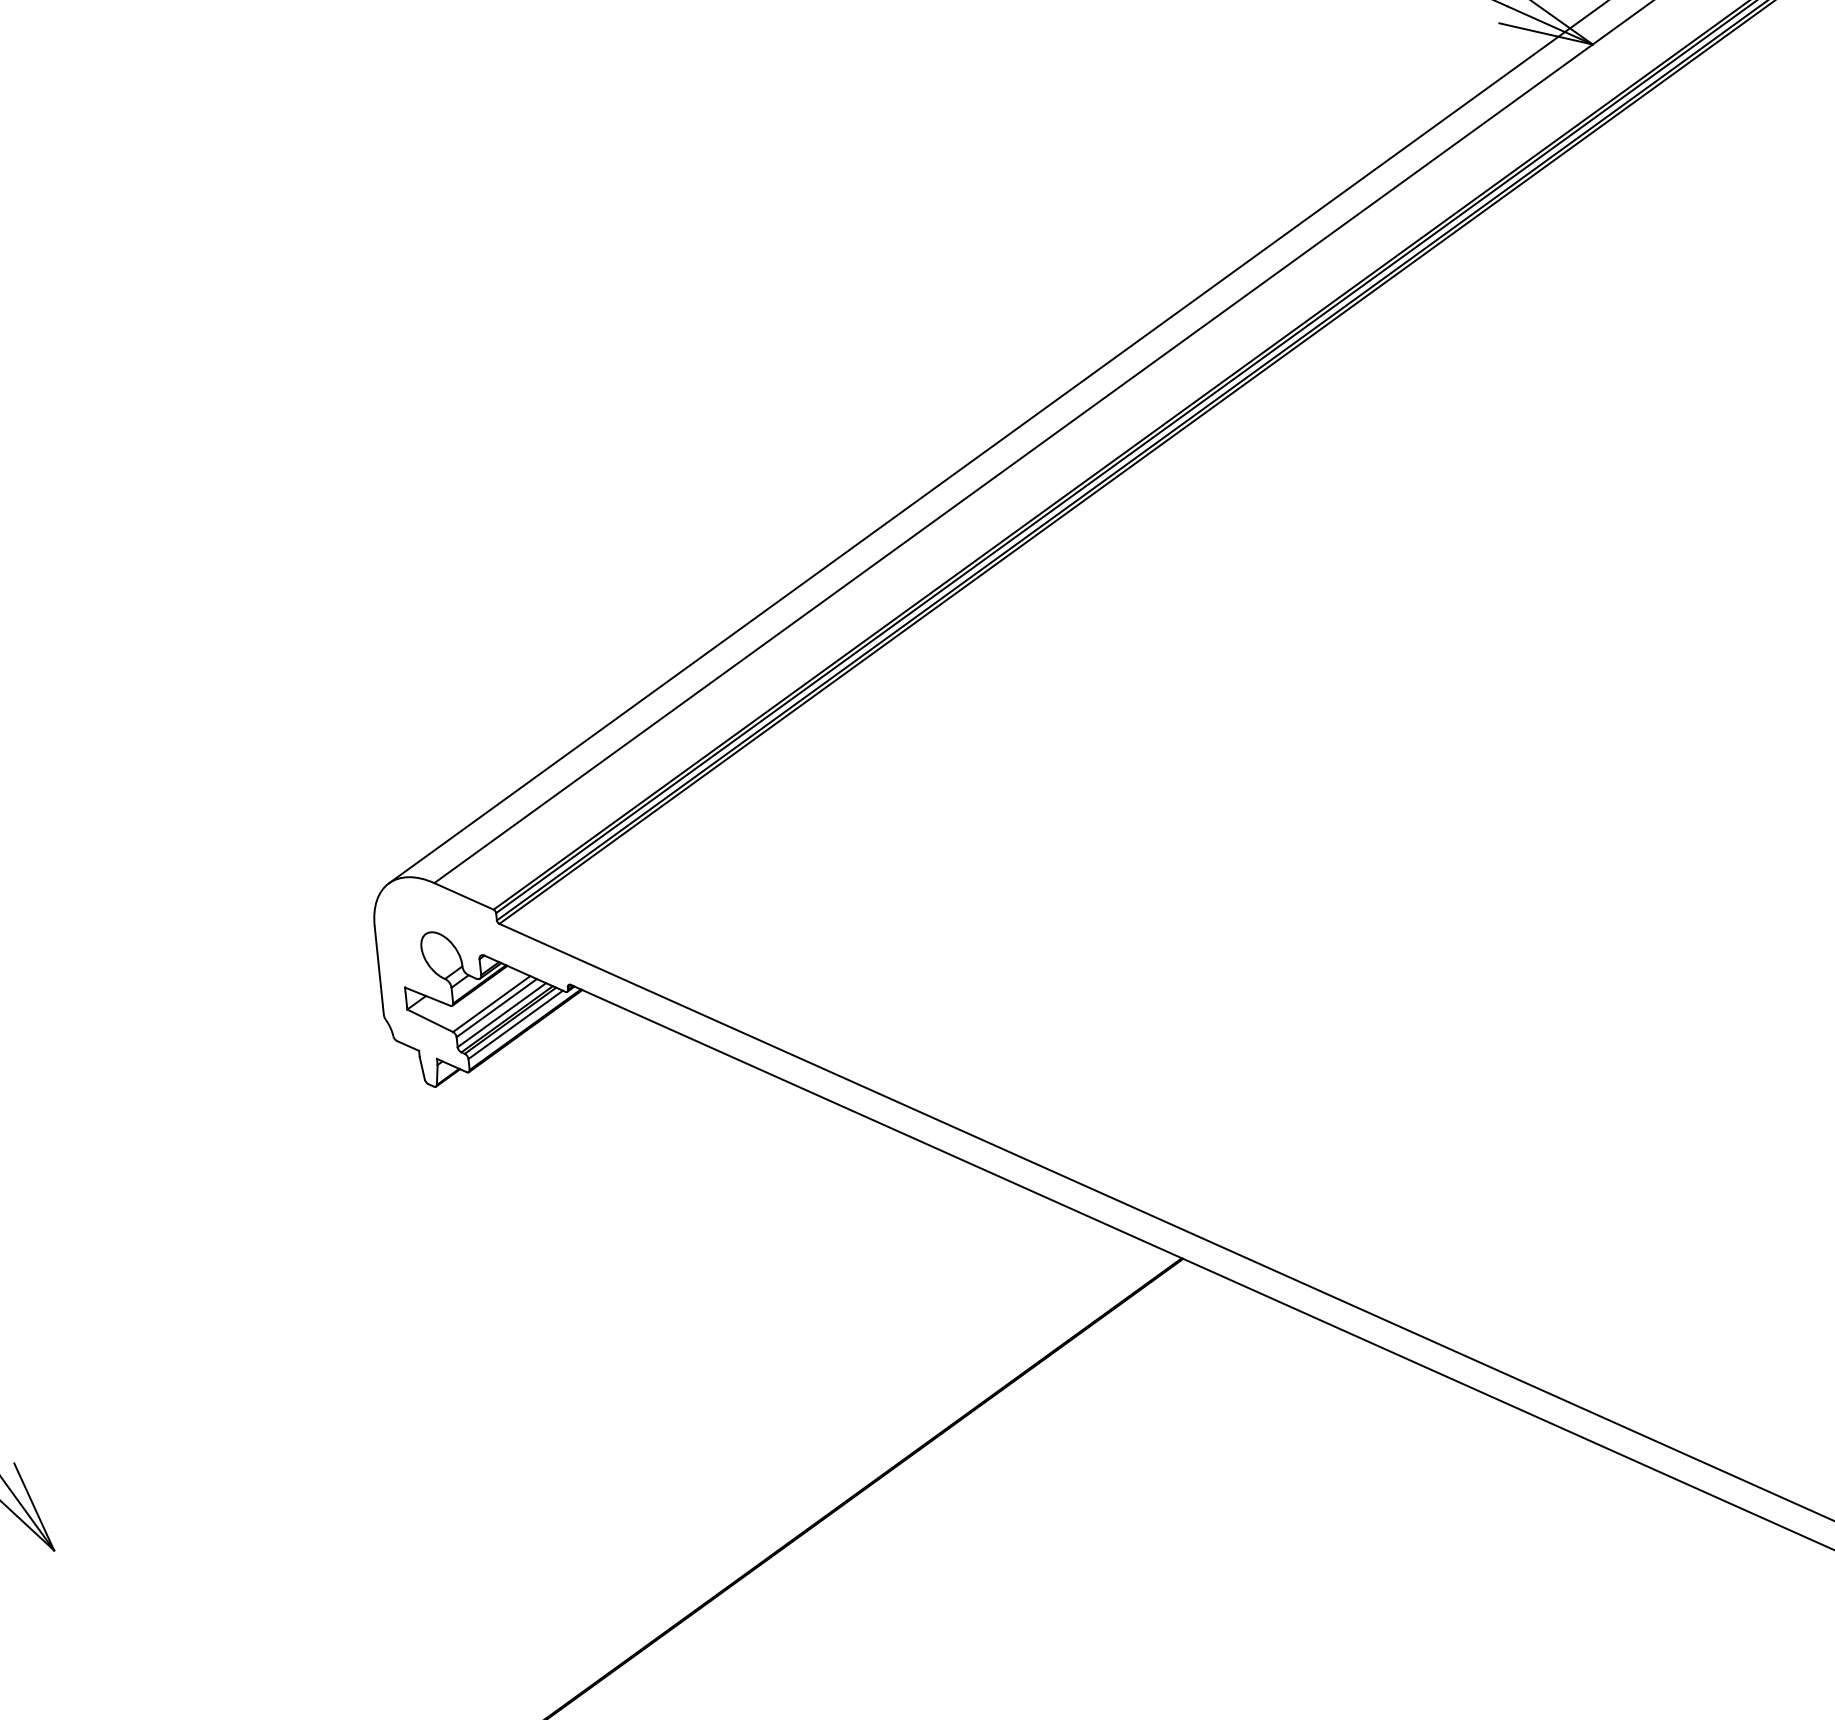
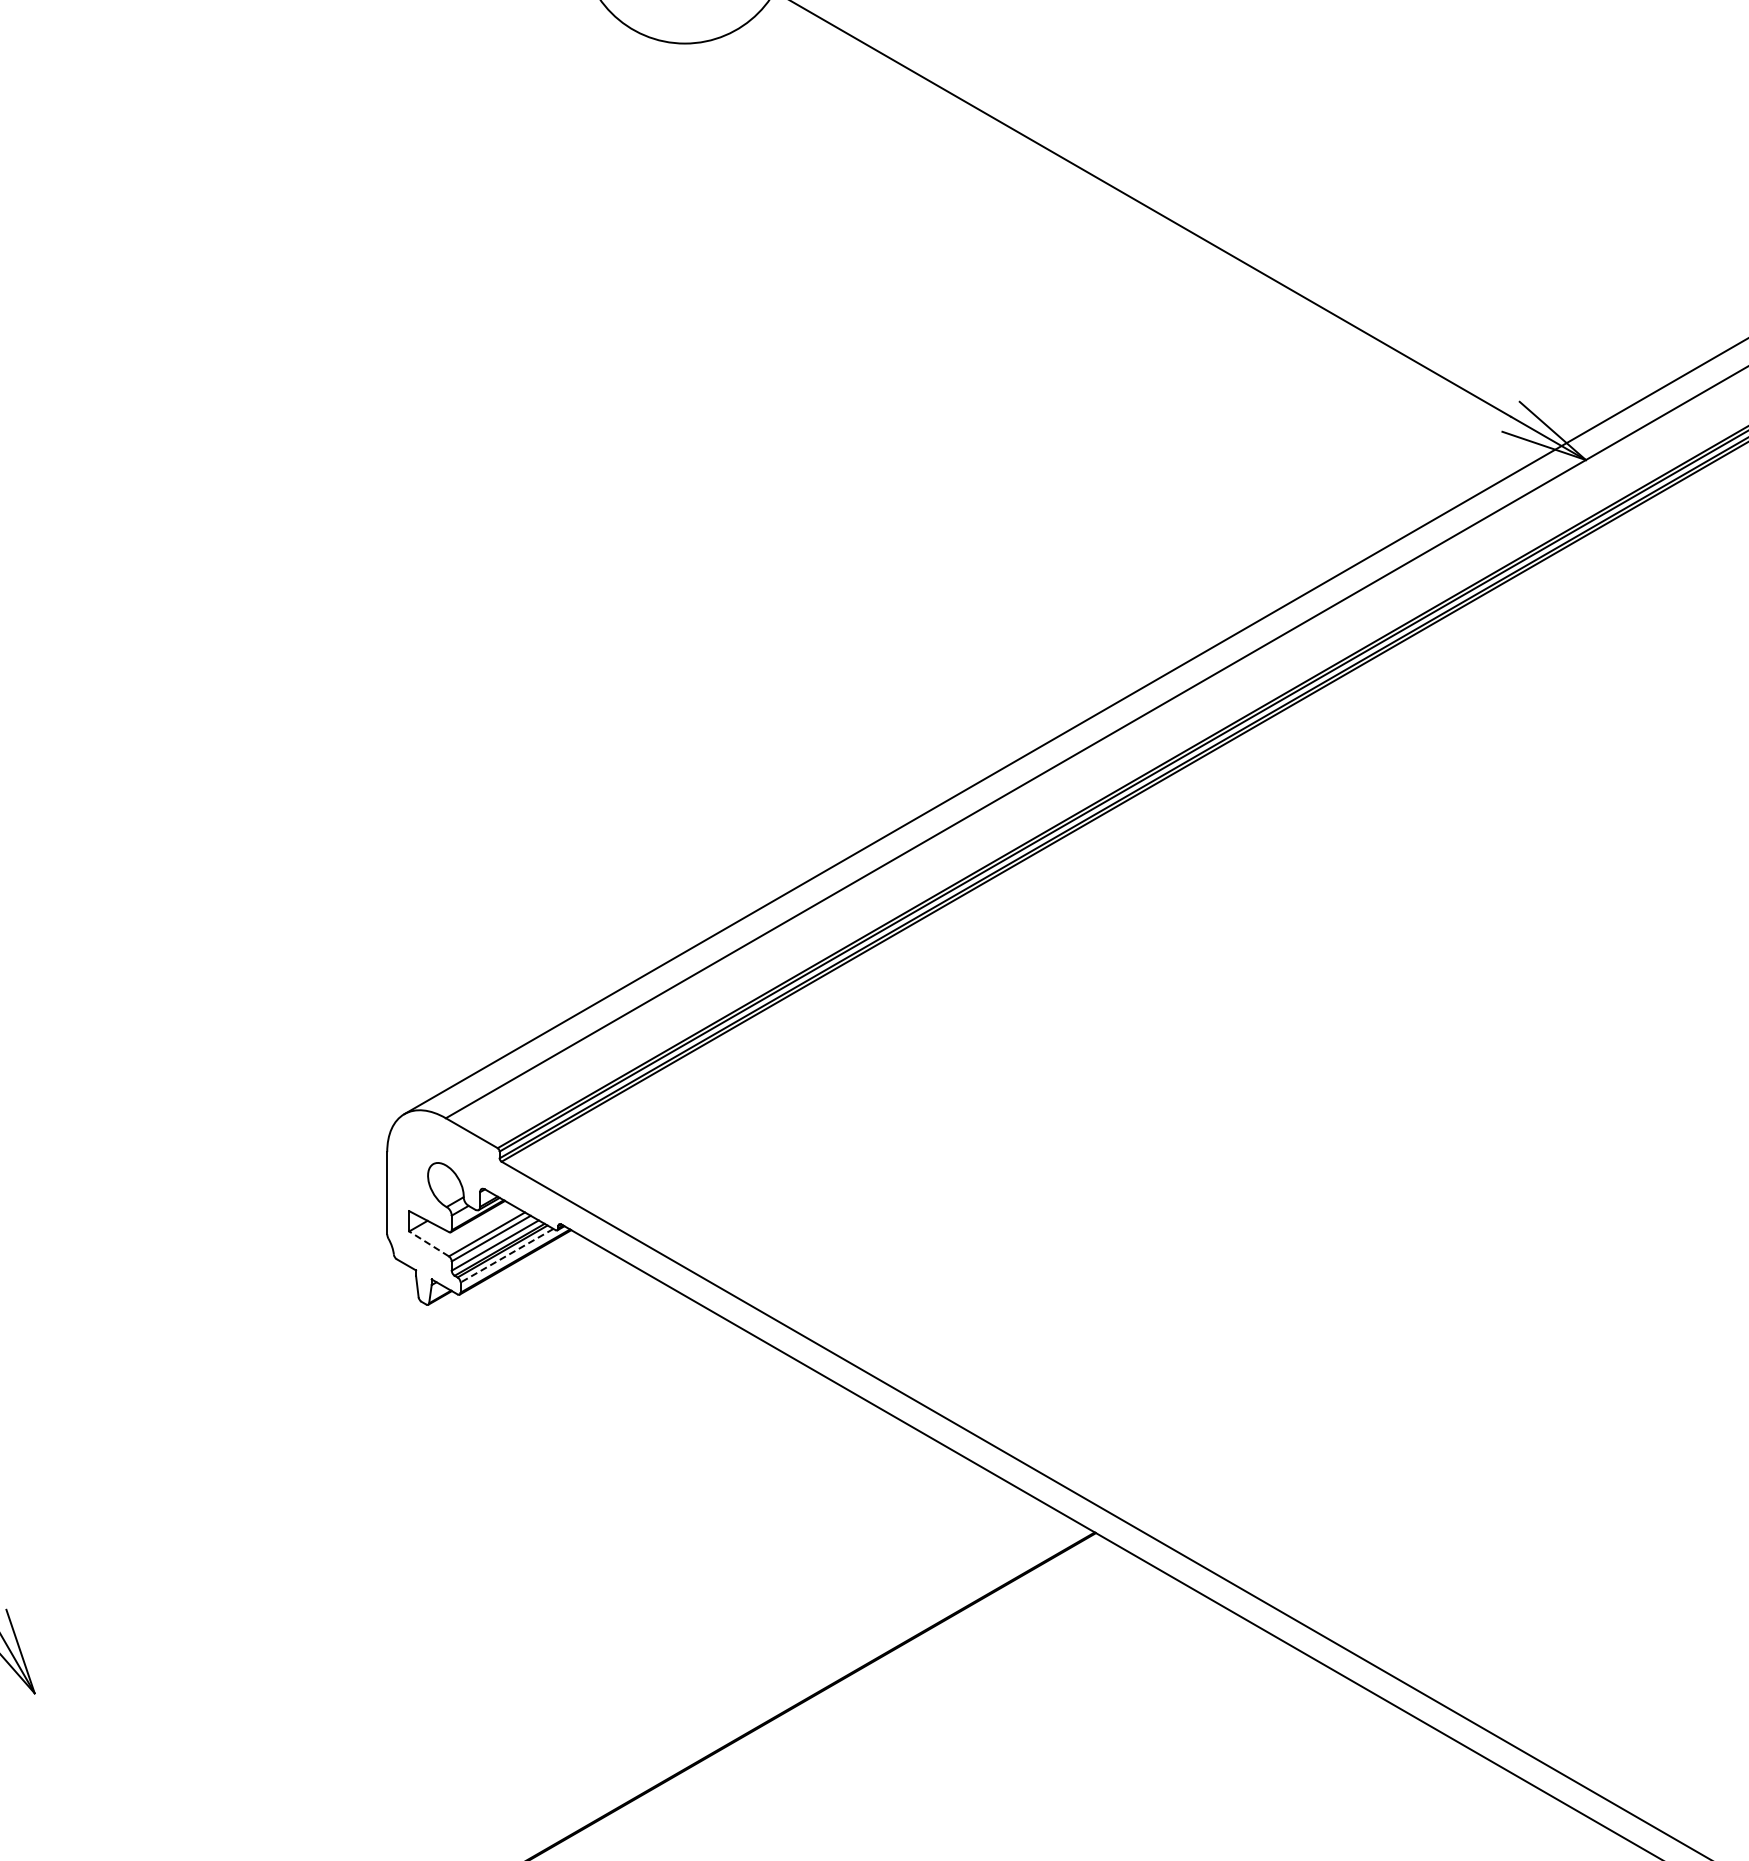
line: (429, 1020) -> (428, 1243), solid -> dashed
line: (516, 1024) -> (507, 1255), solid -> dashed

